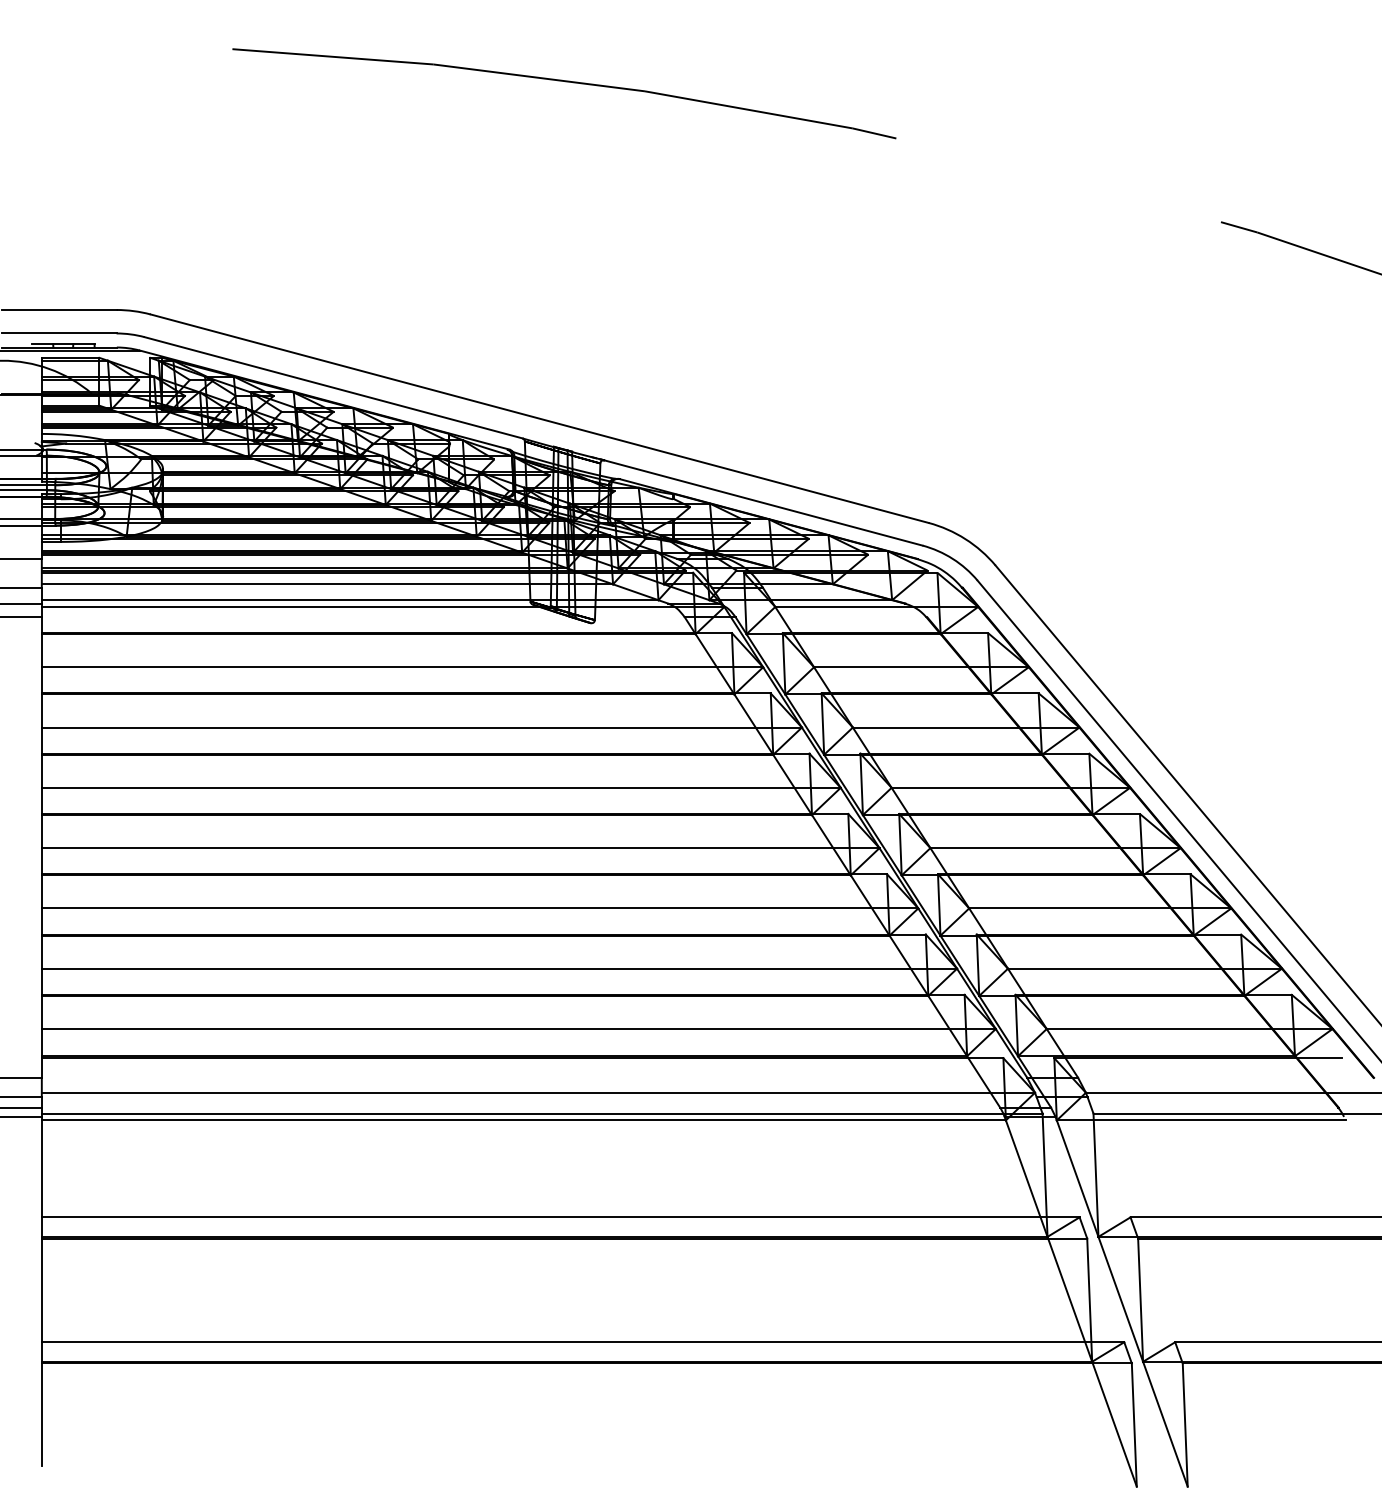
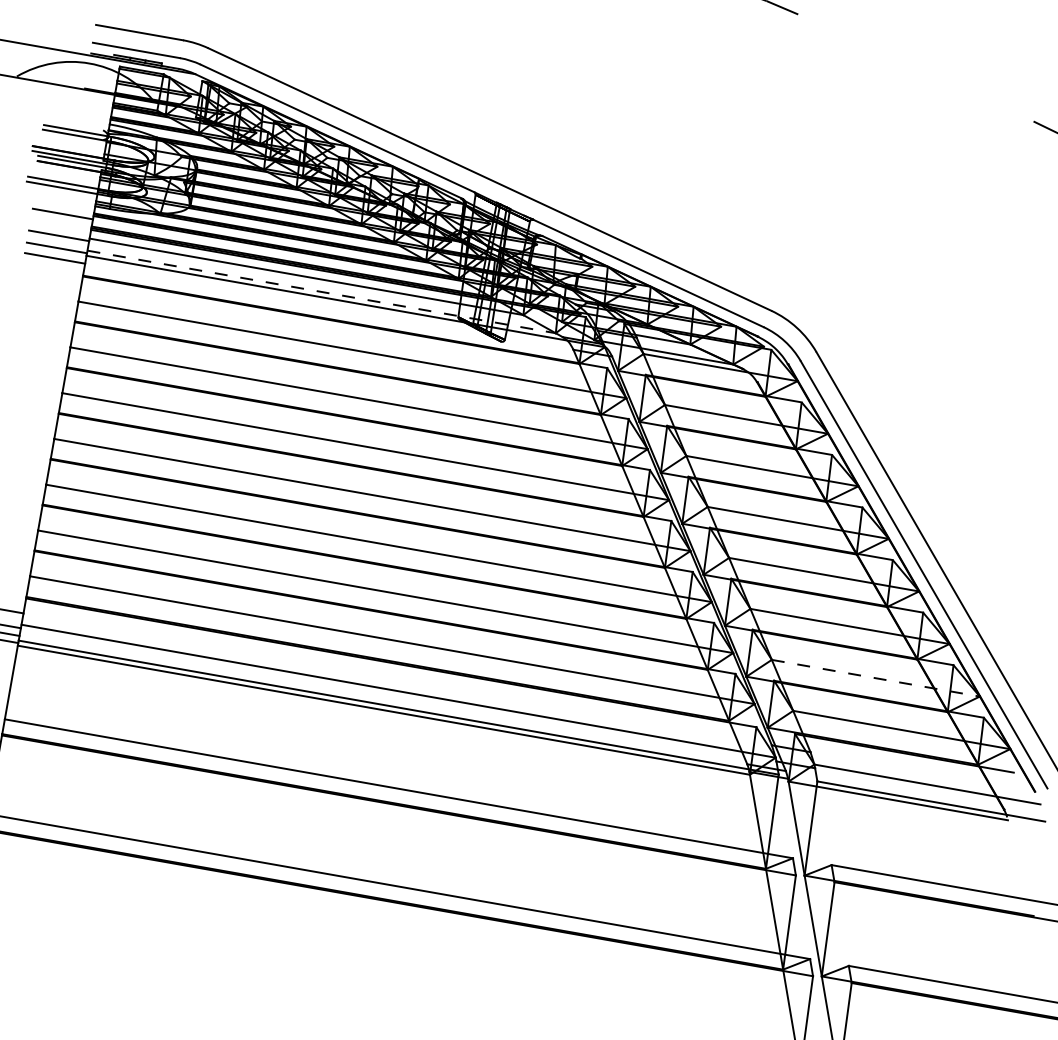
line: (350, 600) -> (321, 292), solid -> dashed
line: (1144, 968) -> (875, 678), solid -> dashed

